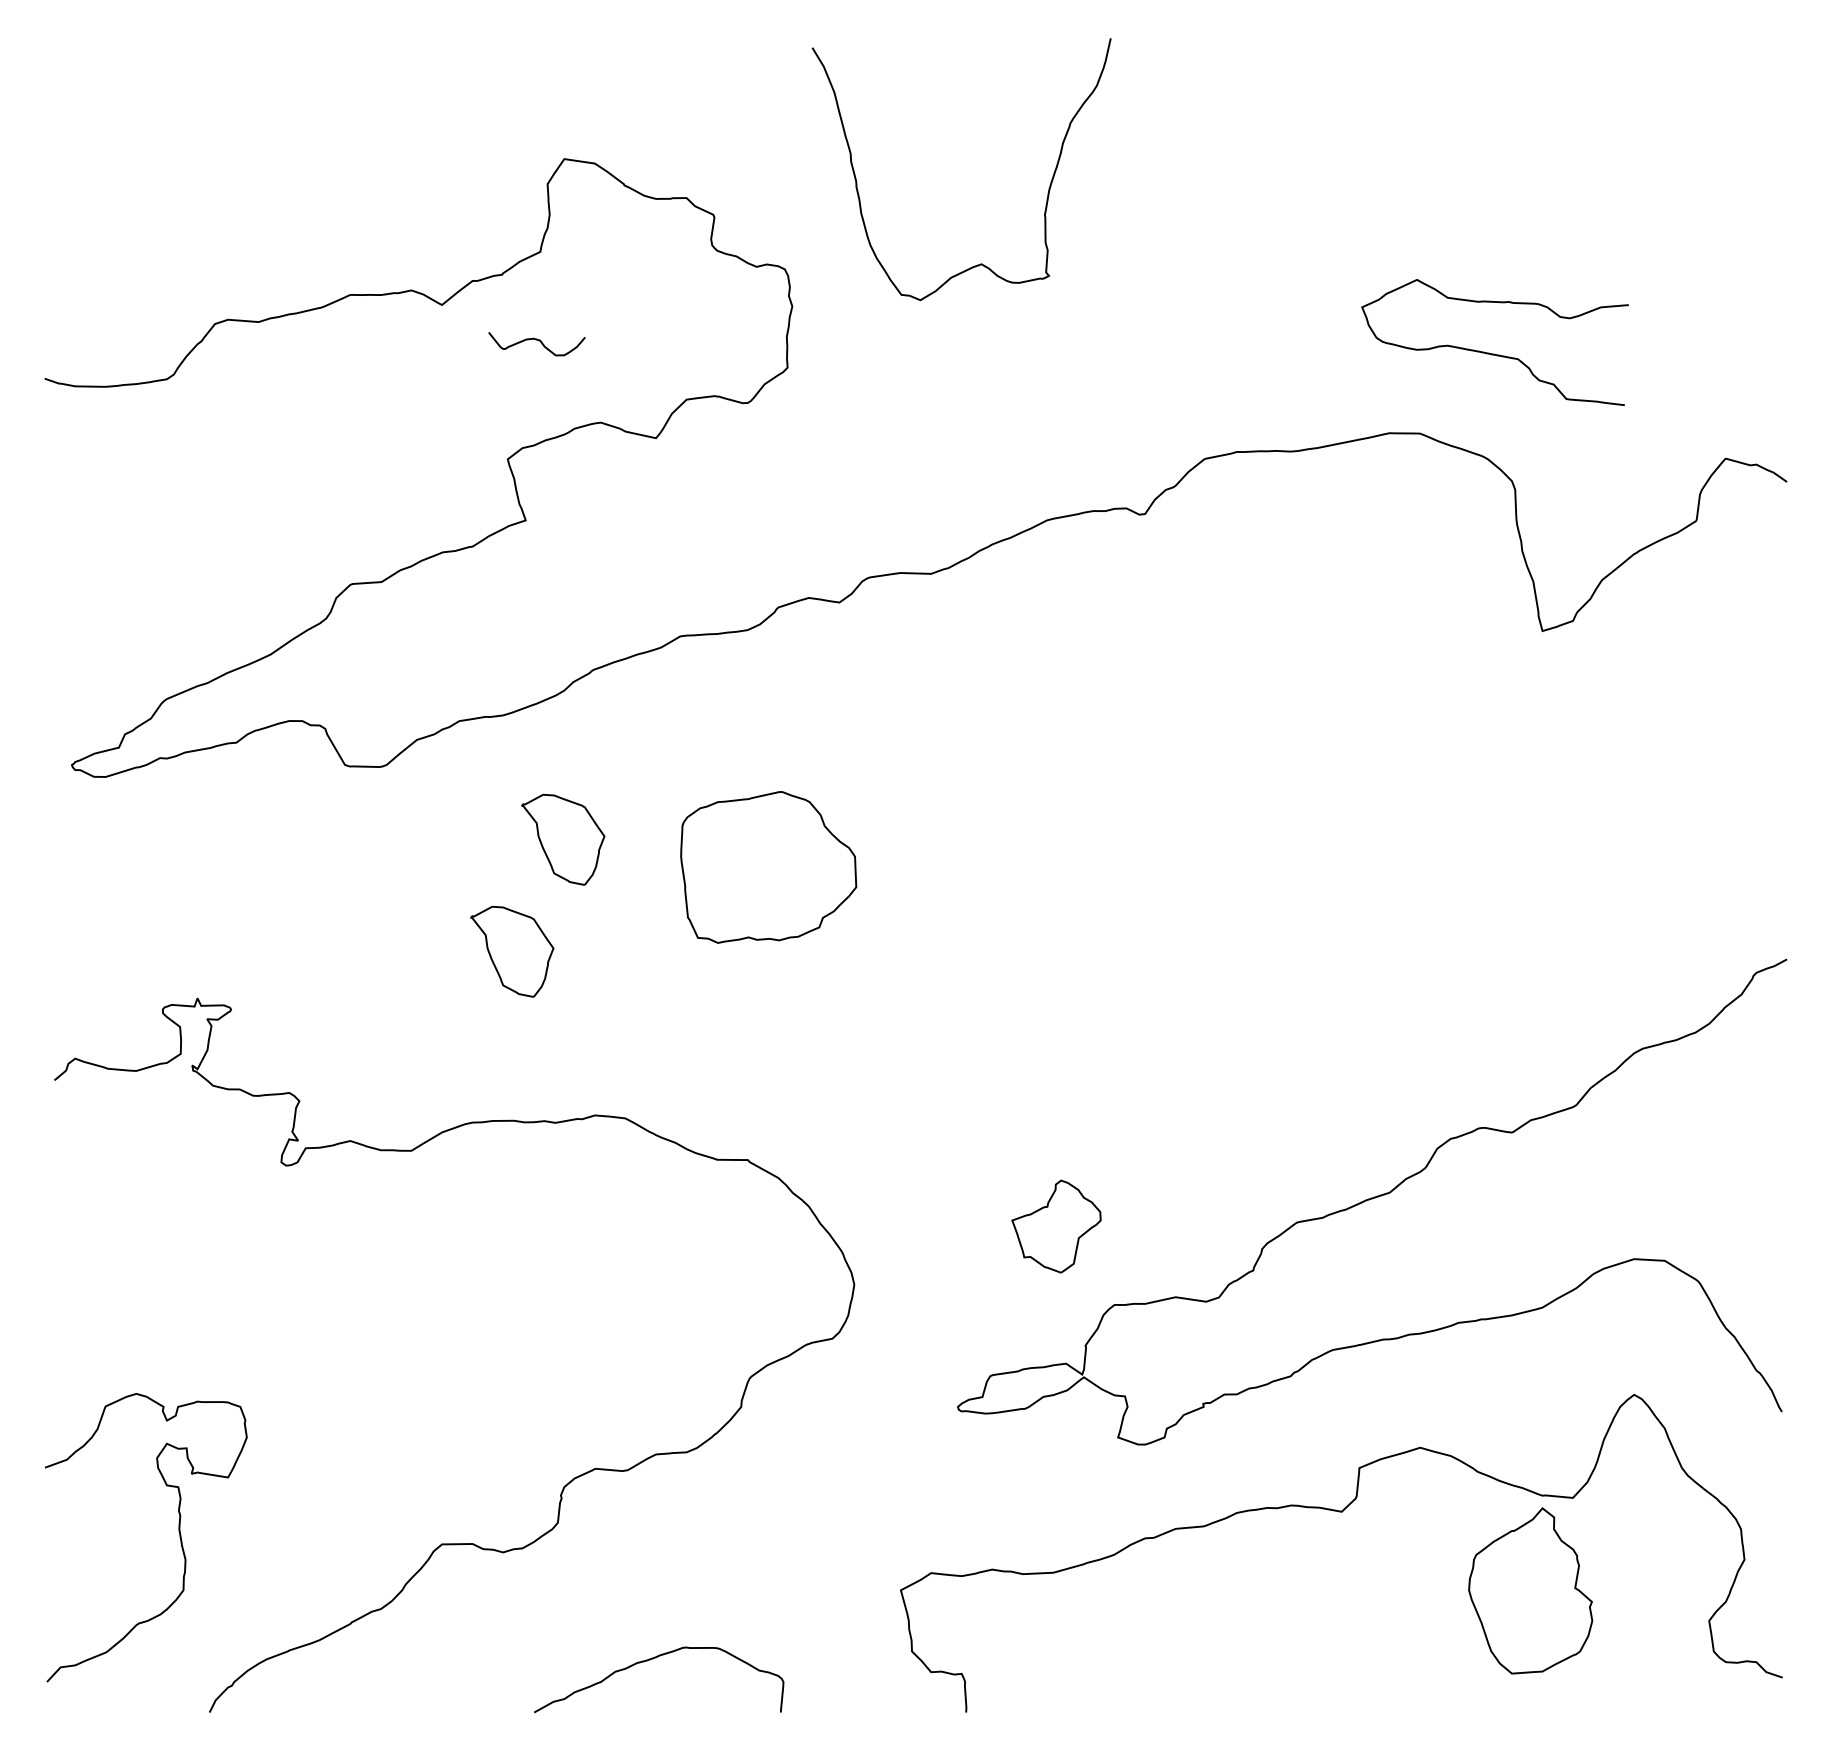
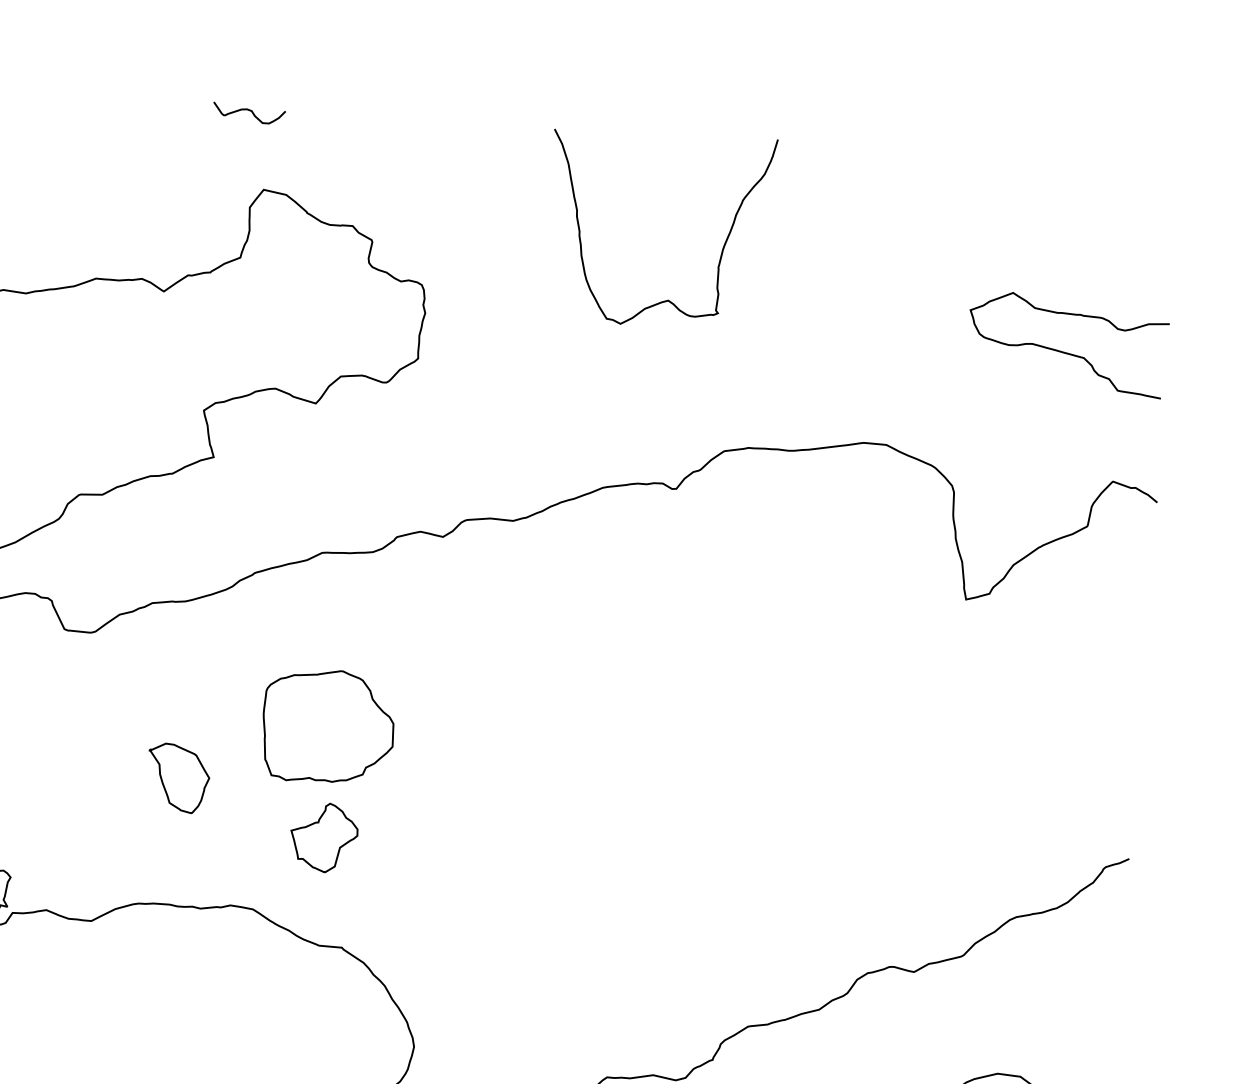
curve: (1047, 192) -> (721, 250), moved
curve: (536, 340) -> (249, 110), moved
curve: (1494, 353) -> (1066, 352), moved
part: (563, 839) -> (223, 697), removed
part: (768, 867) -> (328, 726), moved
part: (1056, 1226) -> (324, 837), moved

